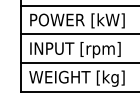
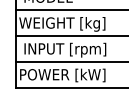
text: (74, 21) -> (64, 24), POWER [kW] -> WEIGHT [kg]
text: (74, 78) -> (64, 75), WEIGHT [kg] -> POWER [kW]

